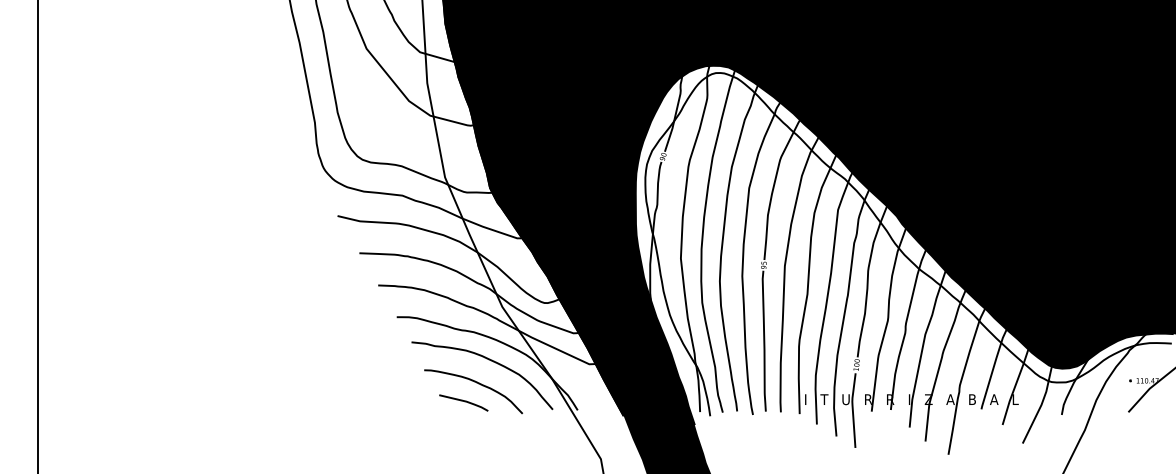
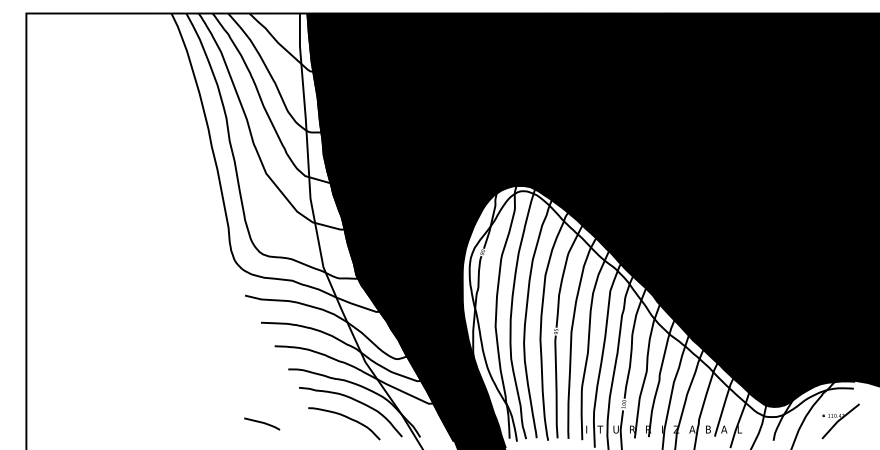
line: (464, 402) -> (262, 423), moved

